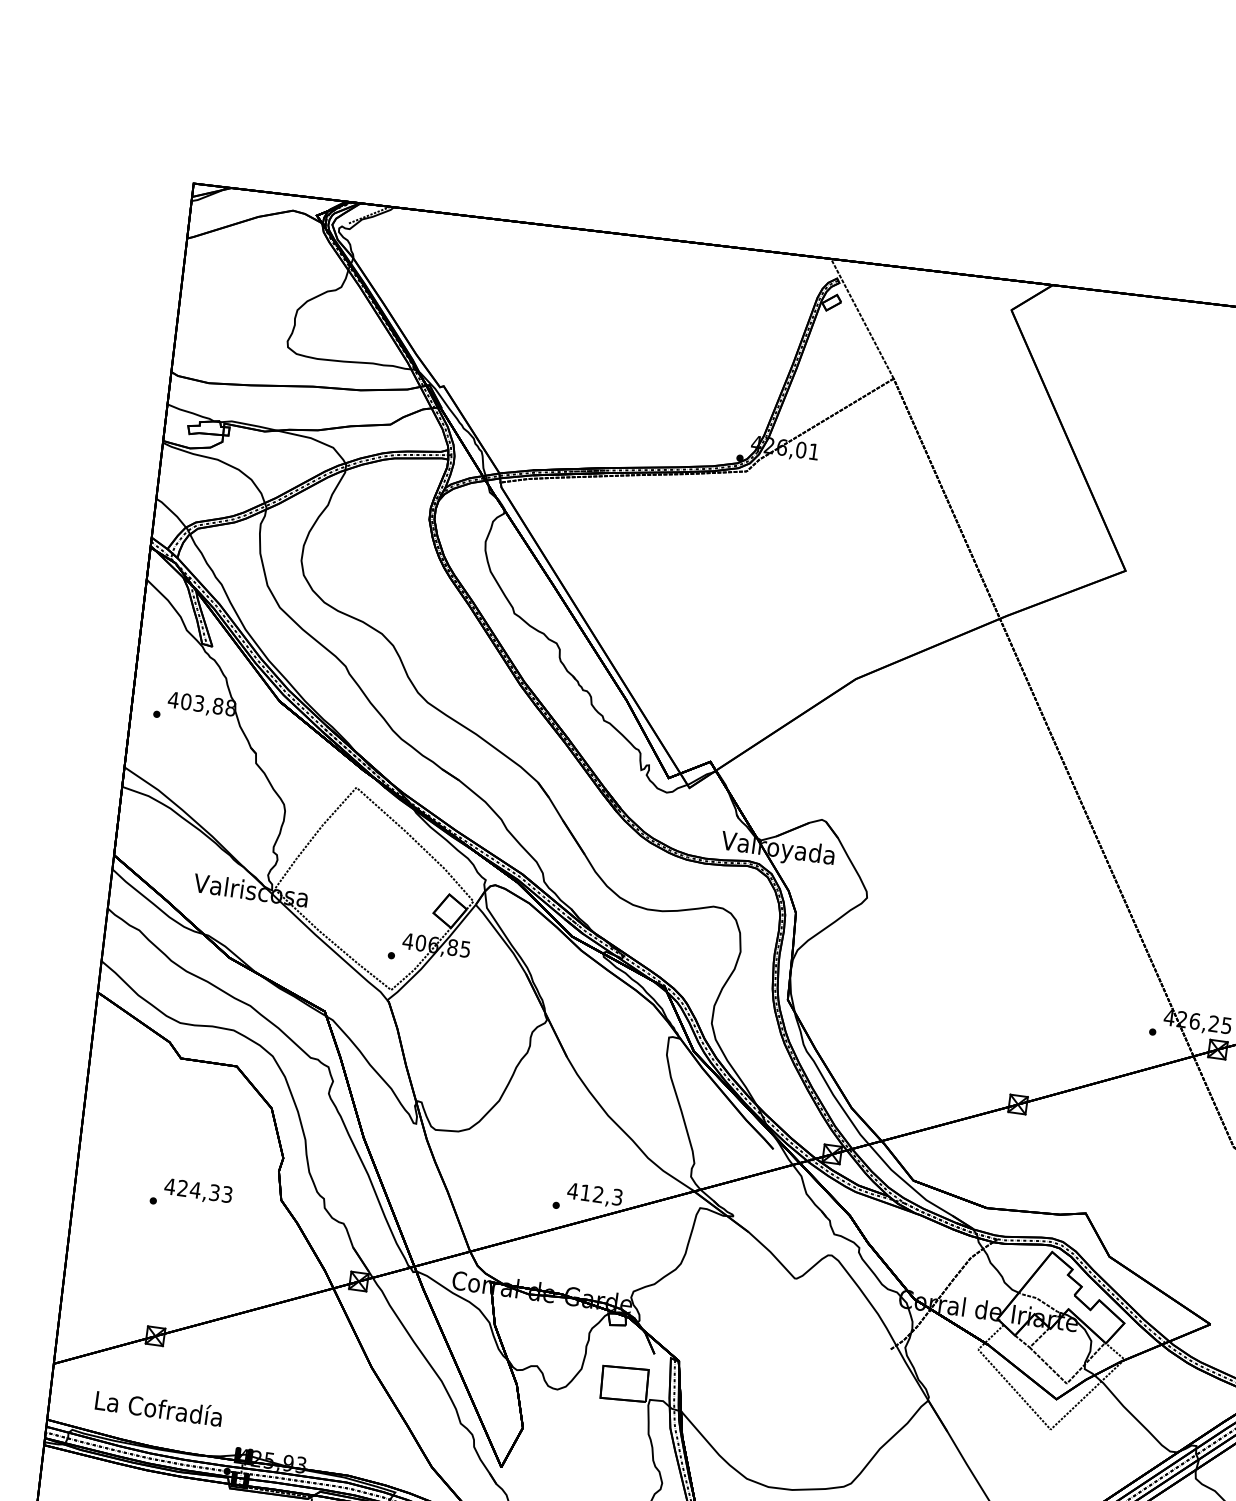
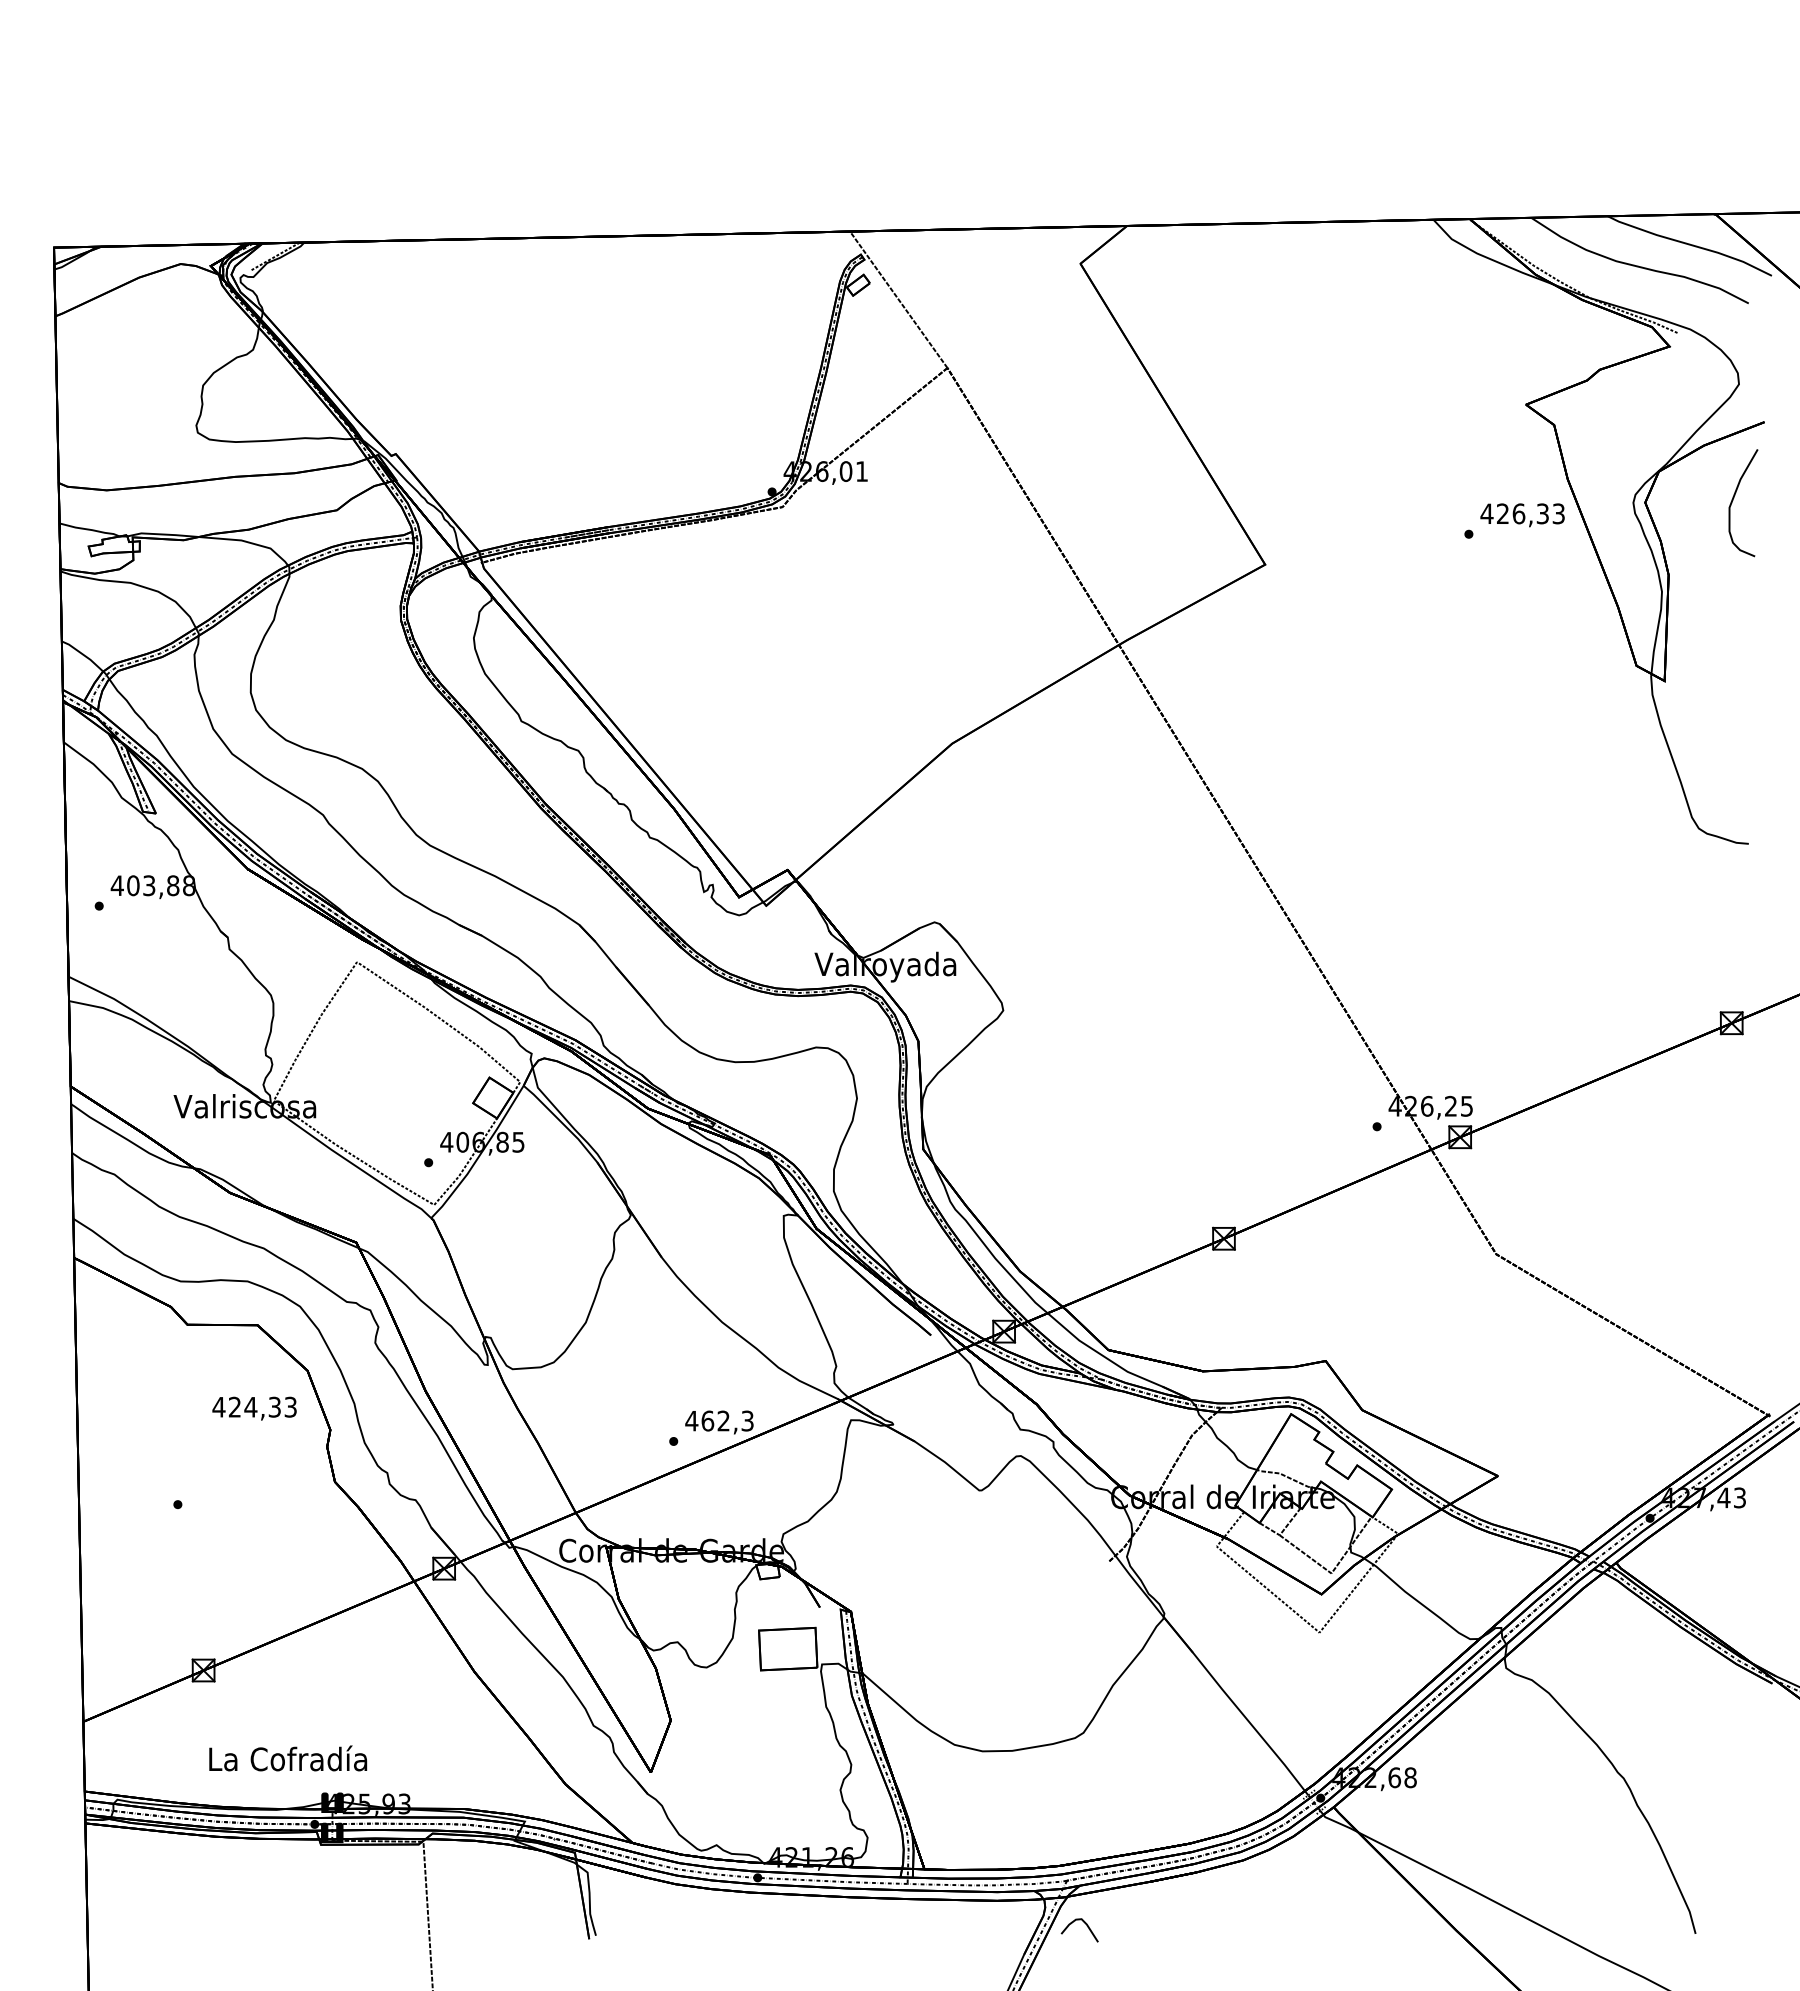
text: (198, 1191) -> (254, 1408), moved
text: (585, 1192) -> (707, 1420), 412,3 -> 462,3
text: (159, 1408) -> (288, 1758), moved

